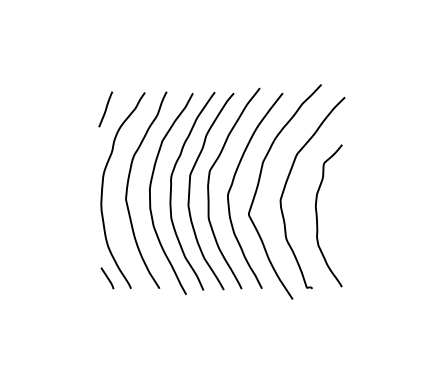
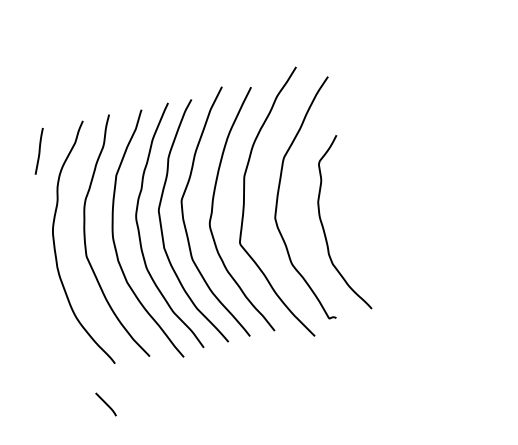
line: (107, 278) -> (106, 404), moved

